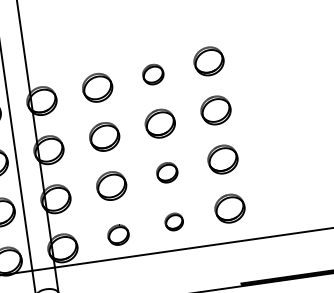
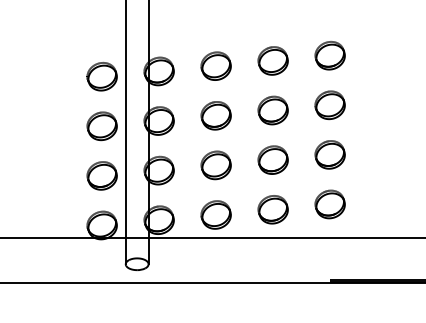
part: (152, 74) -> (272, 60), size x1.43
part: (166, 172) -> (272, 159), size x1.43
part: (173, 221) -> (272, 209), size x1.67
part: (117, 234) -> (215, 214), size x1.43

